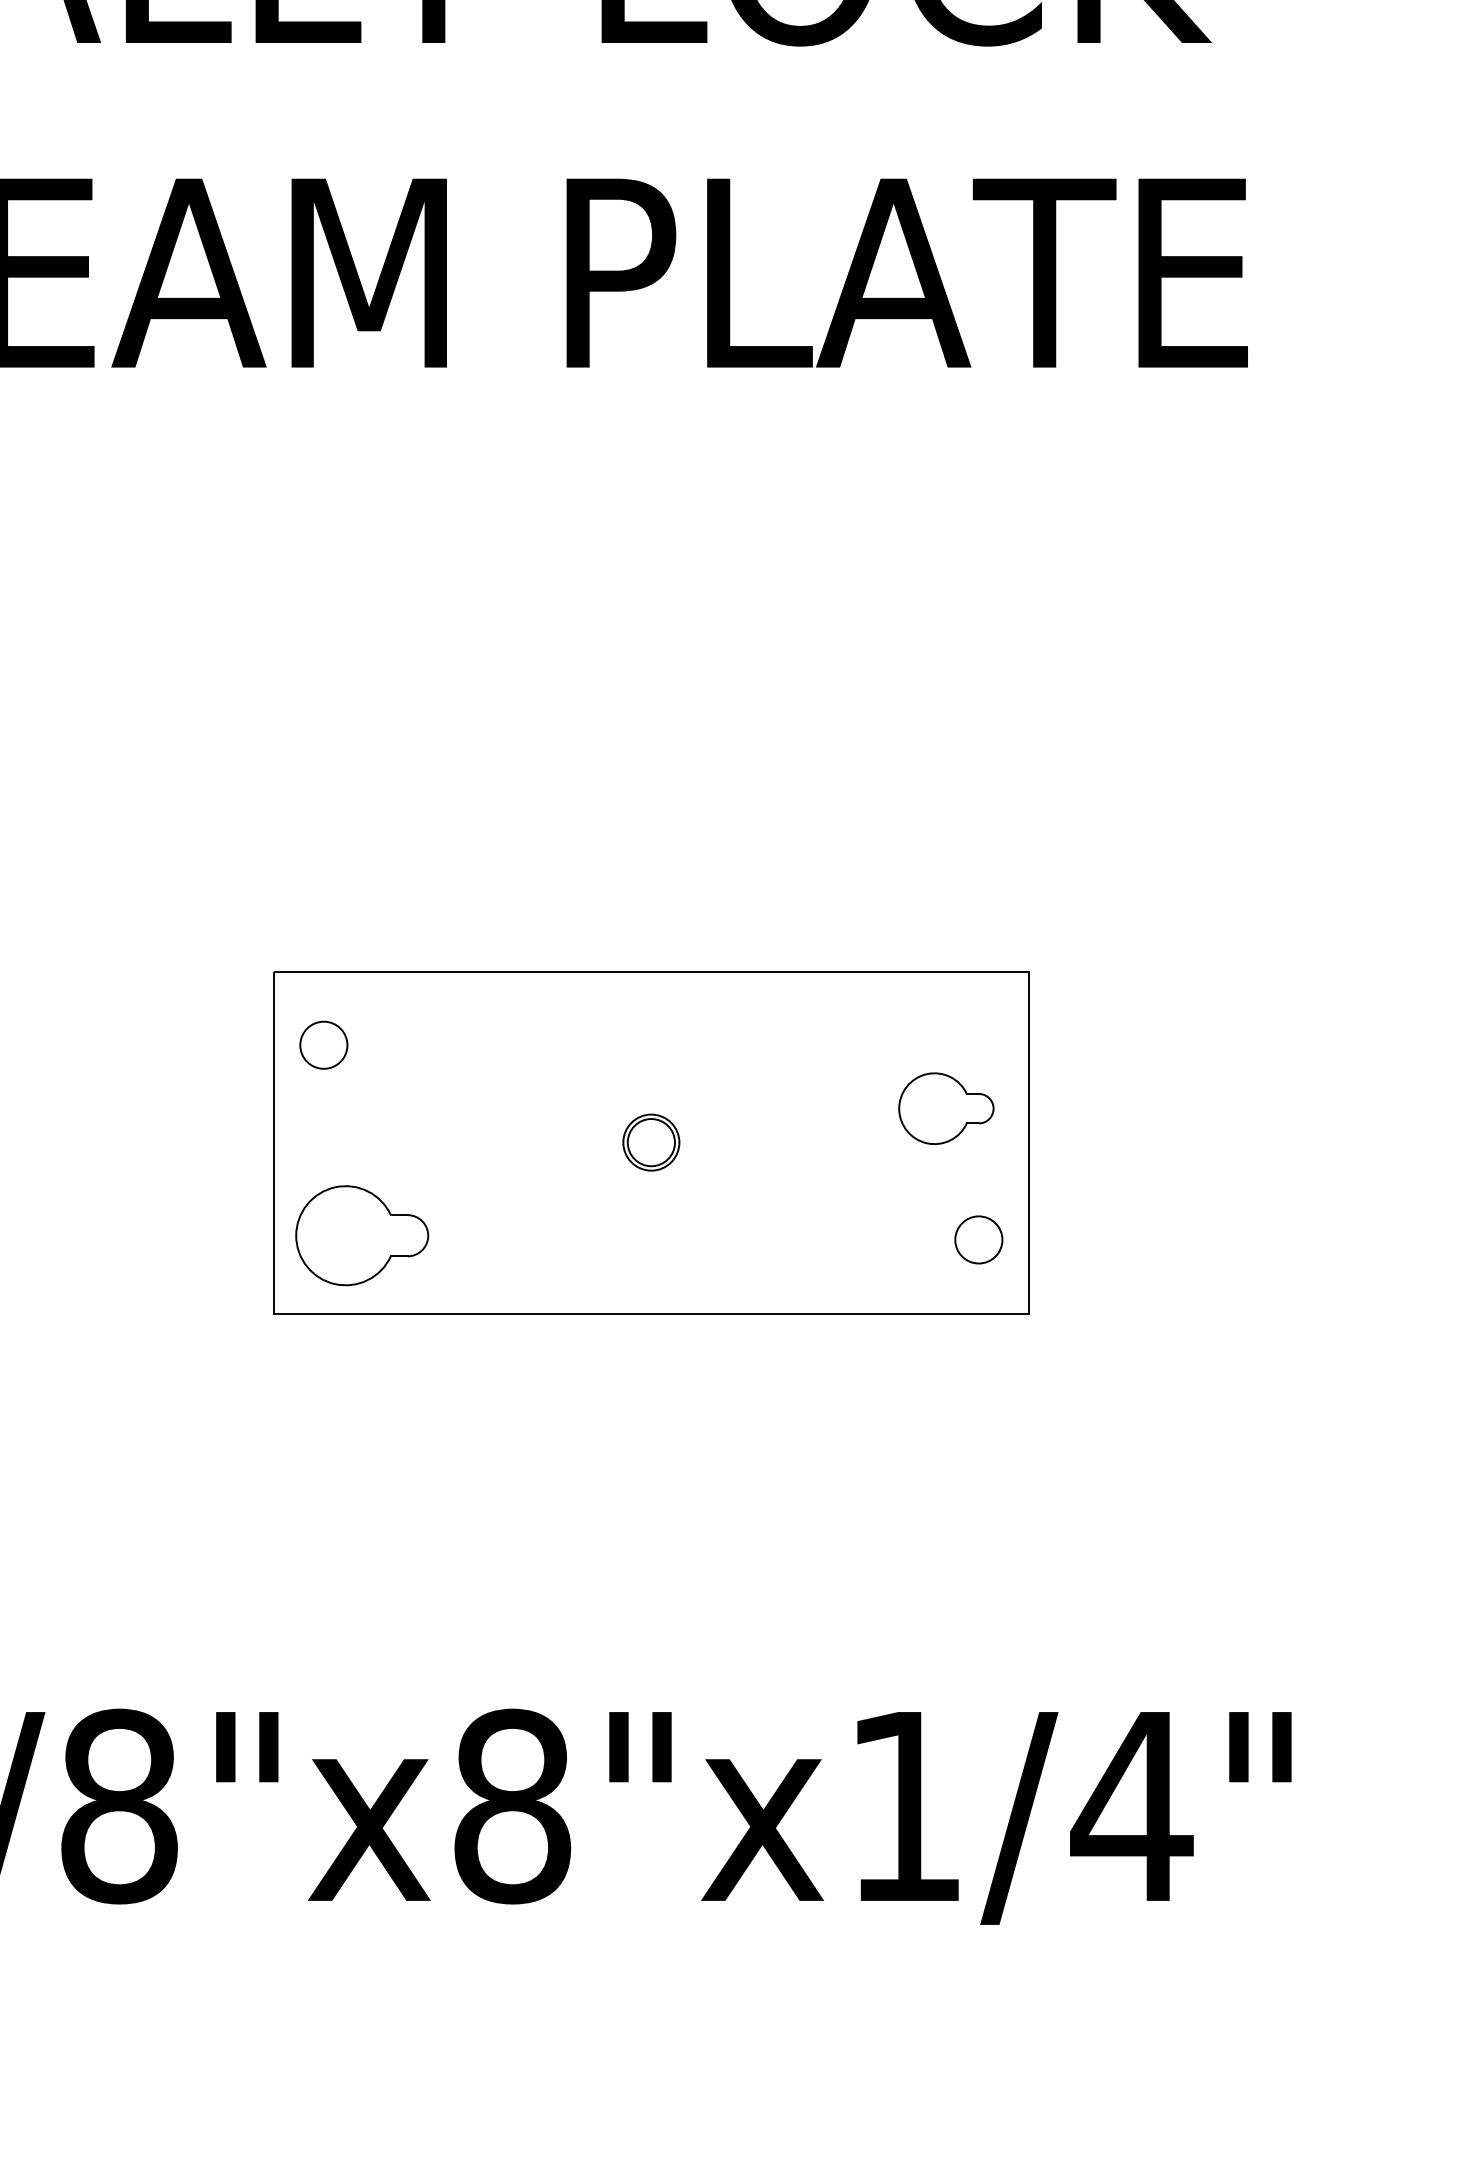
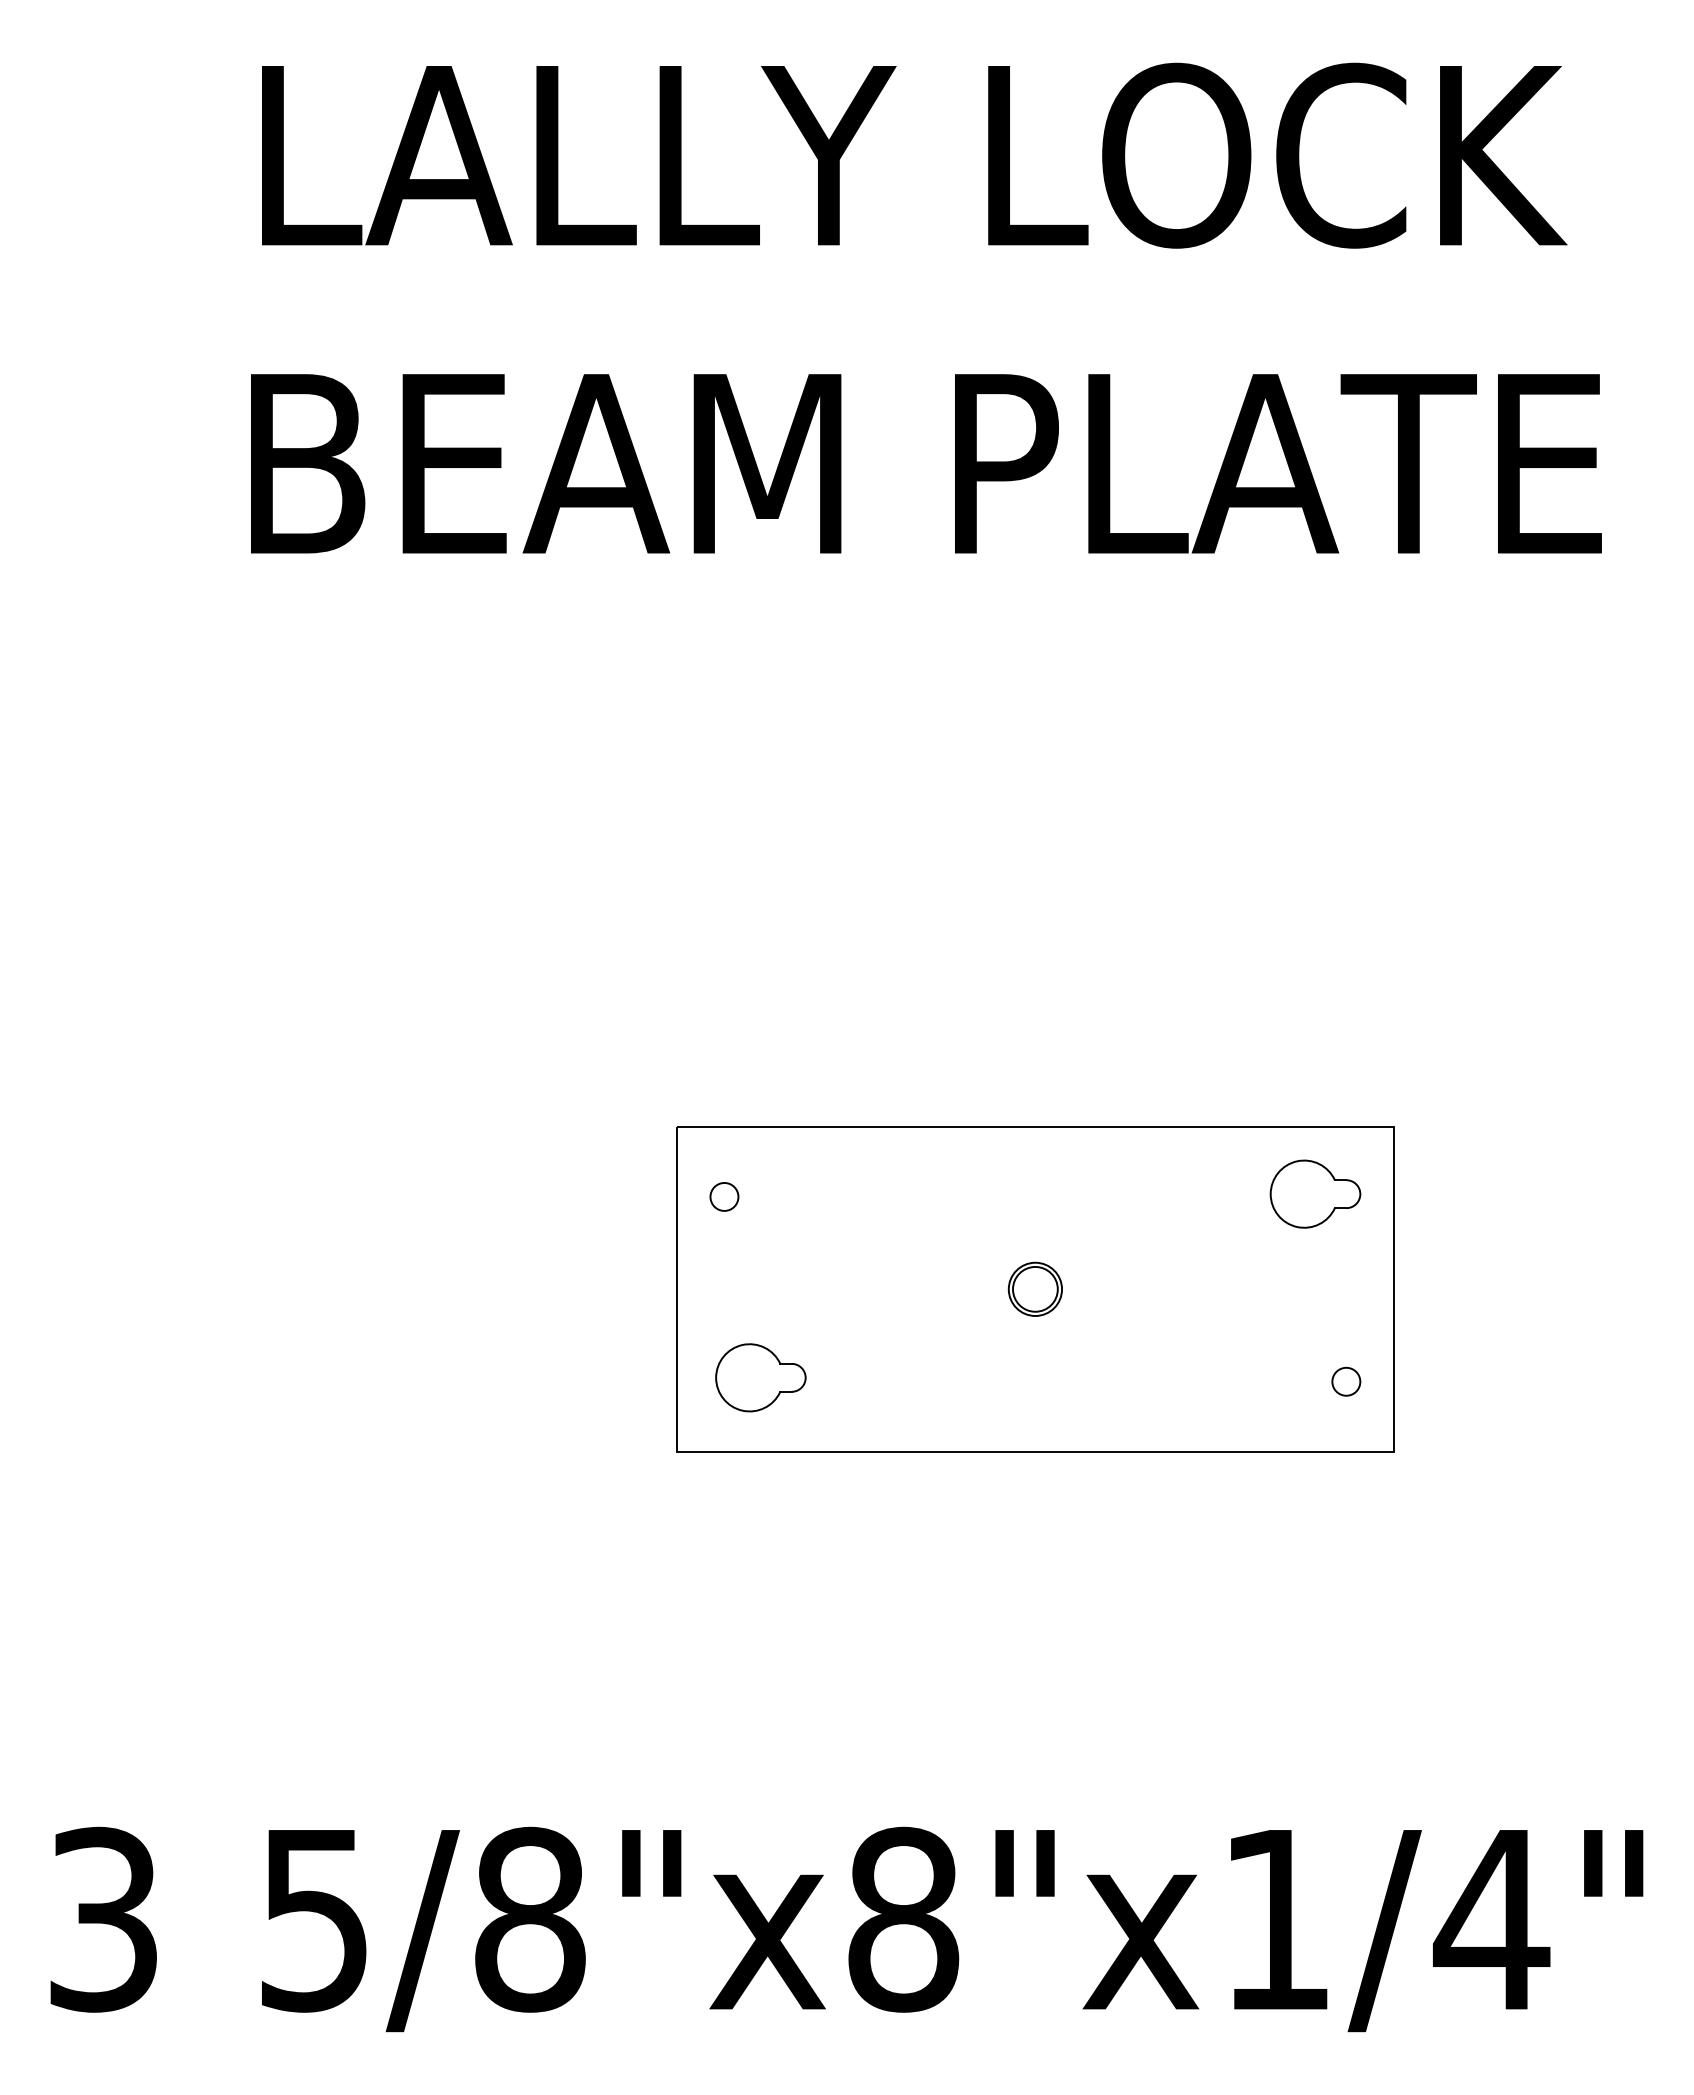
circle: (323, 1044) -> (724, 1196), size x0.62
part: (946, 1108) -> (1315, 1193), moved
part: (361, 1235) -> (760, 1377), size x0.71
circle: (979, 1239) -> (1346, 1381), size x0.62

